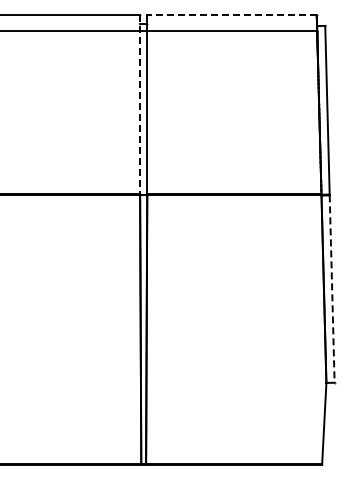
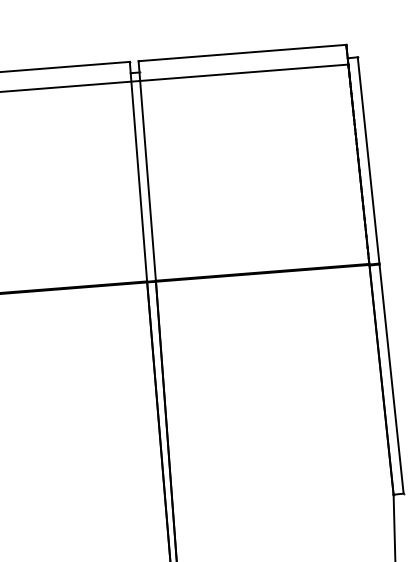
line: (232, 15) -> (243, 53), dashed -> solid
line: (140, 104) -> (138, 171), dashed -> solid
line: (332, 289) -> (392, 379), dashed -> solid

